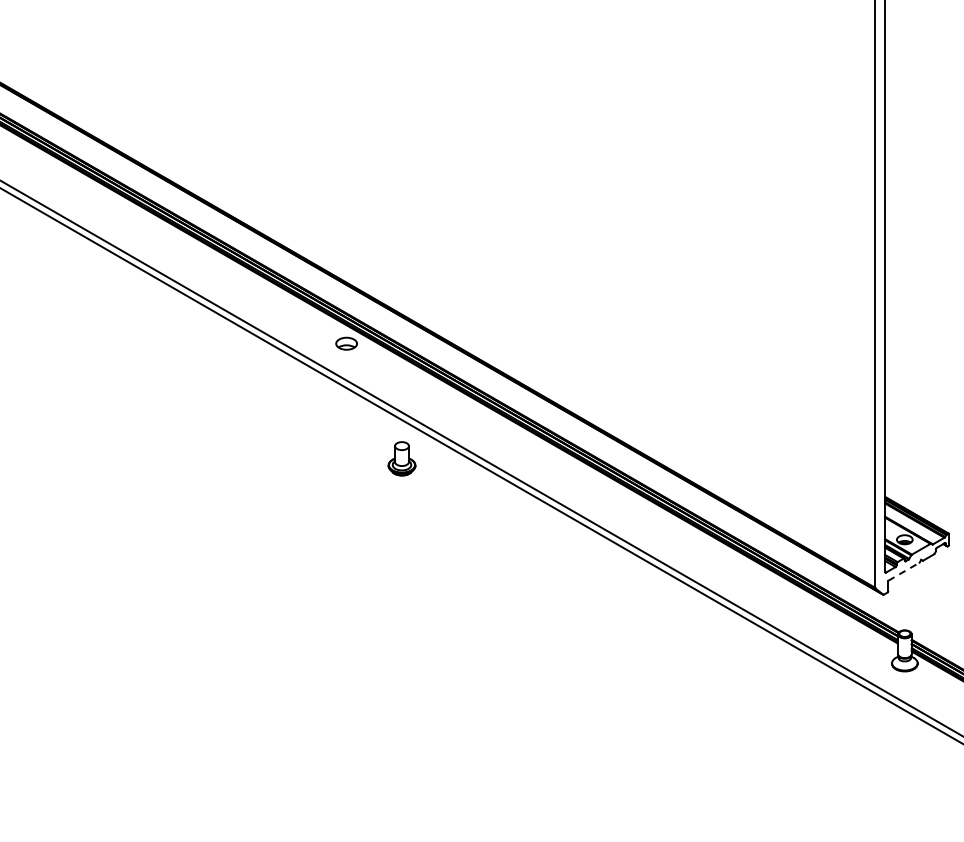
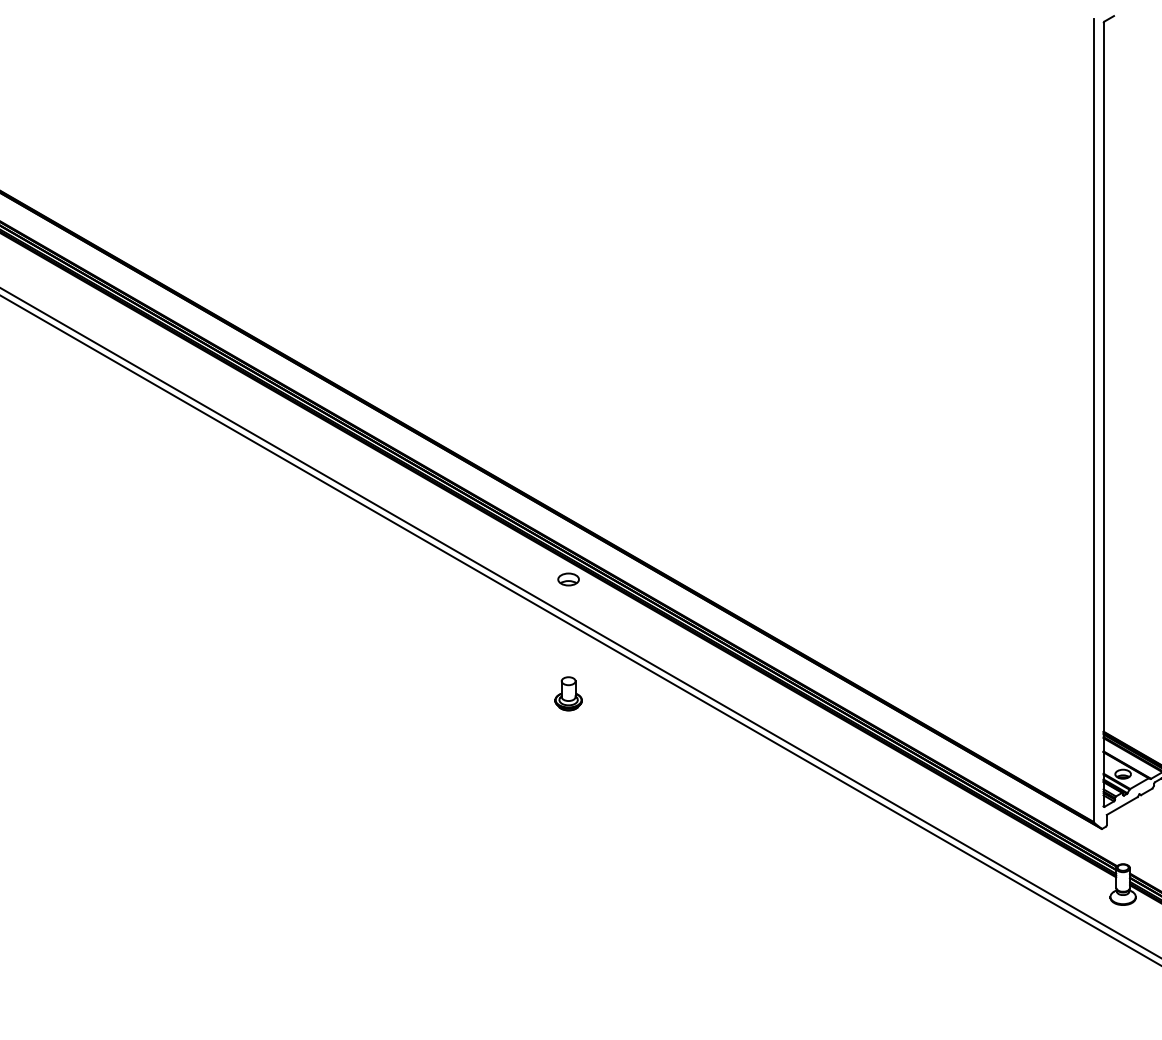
part: (401, 458) -> (568, 693), moved
line: (904, 571) -> (1122, 805), dashed -> solid

